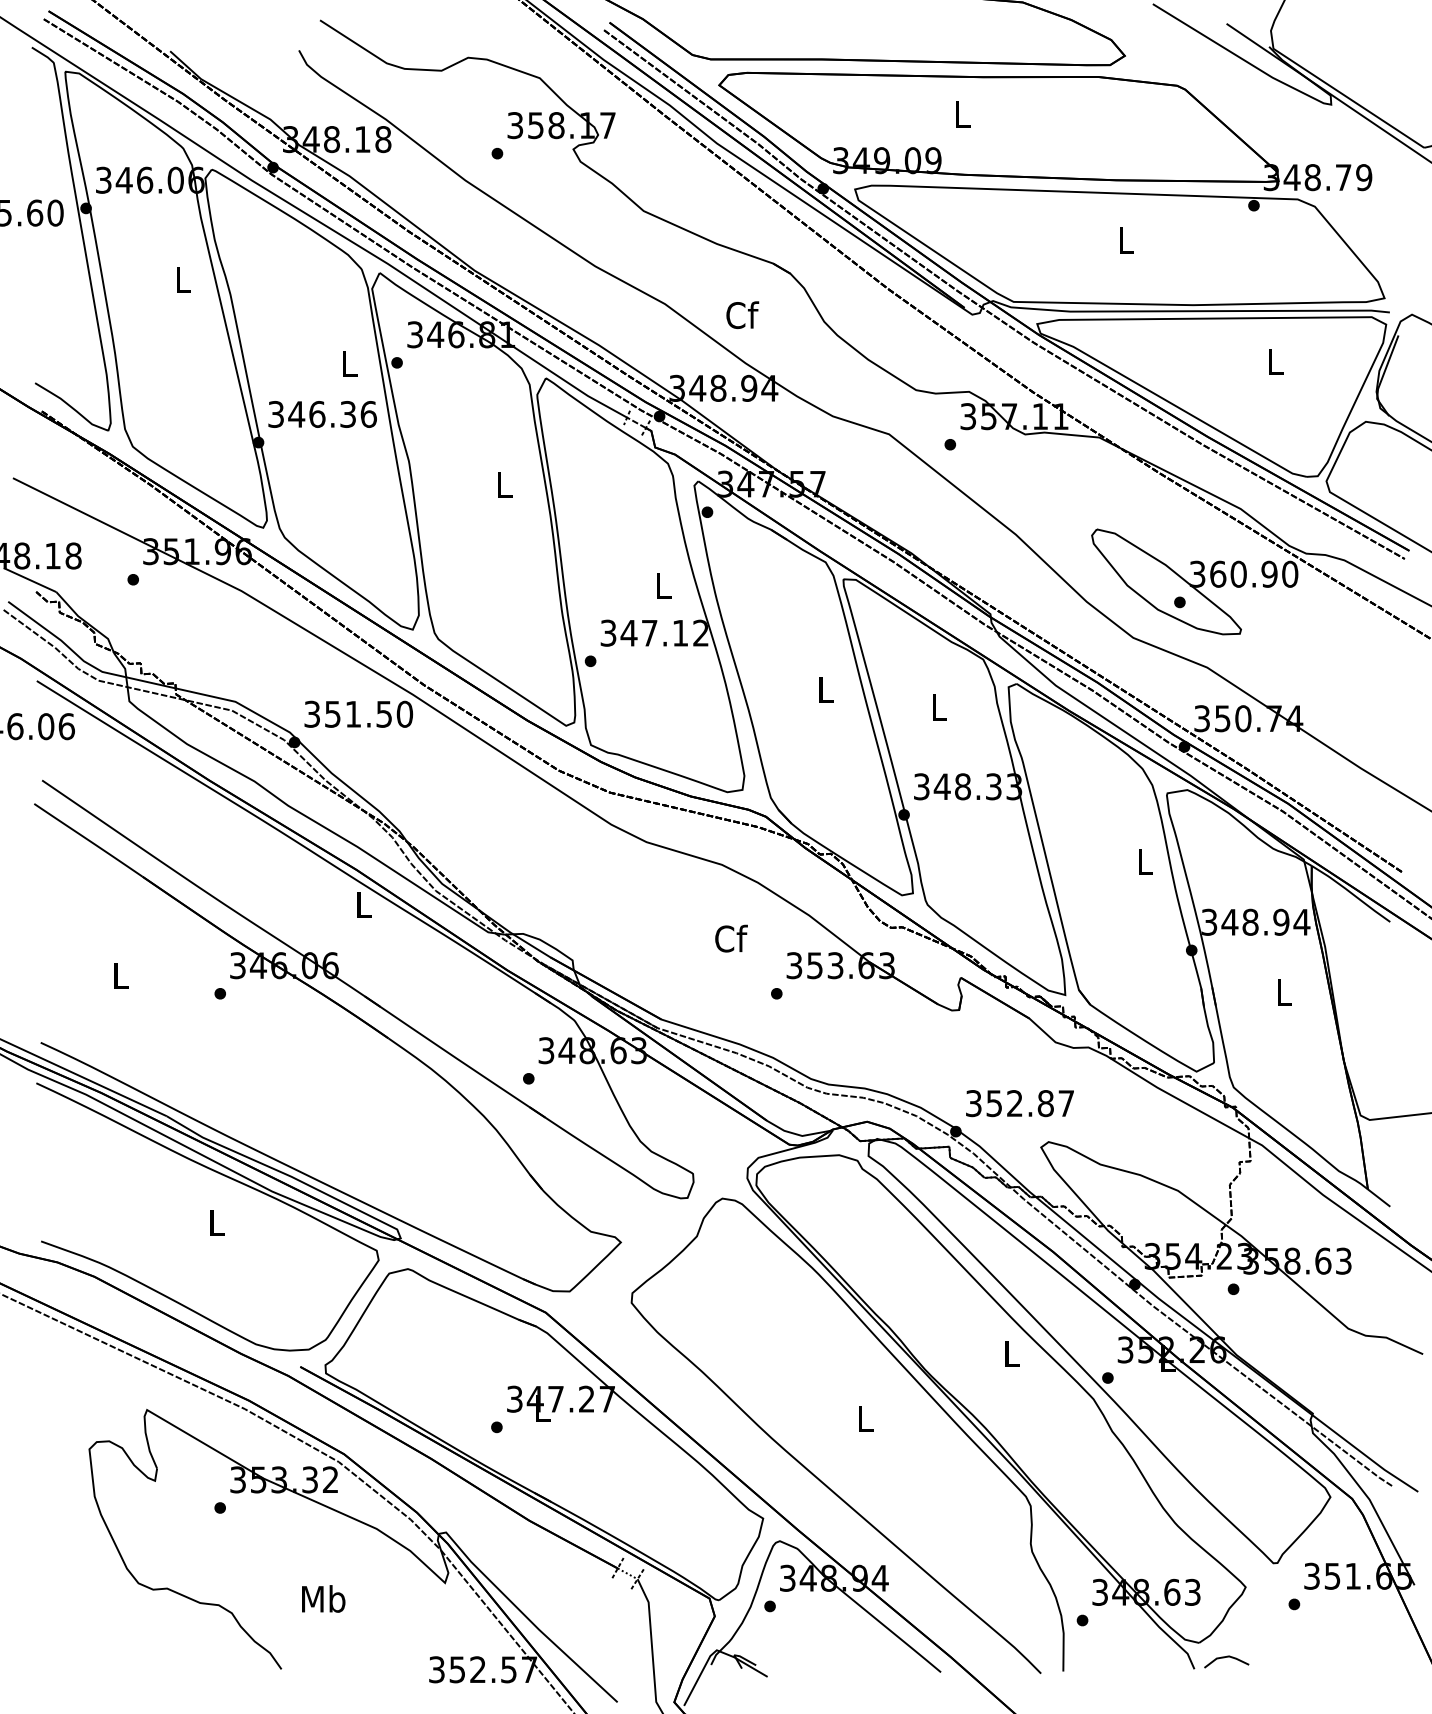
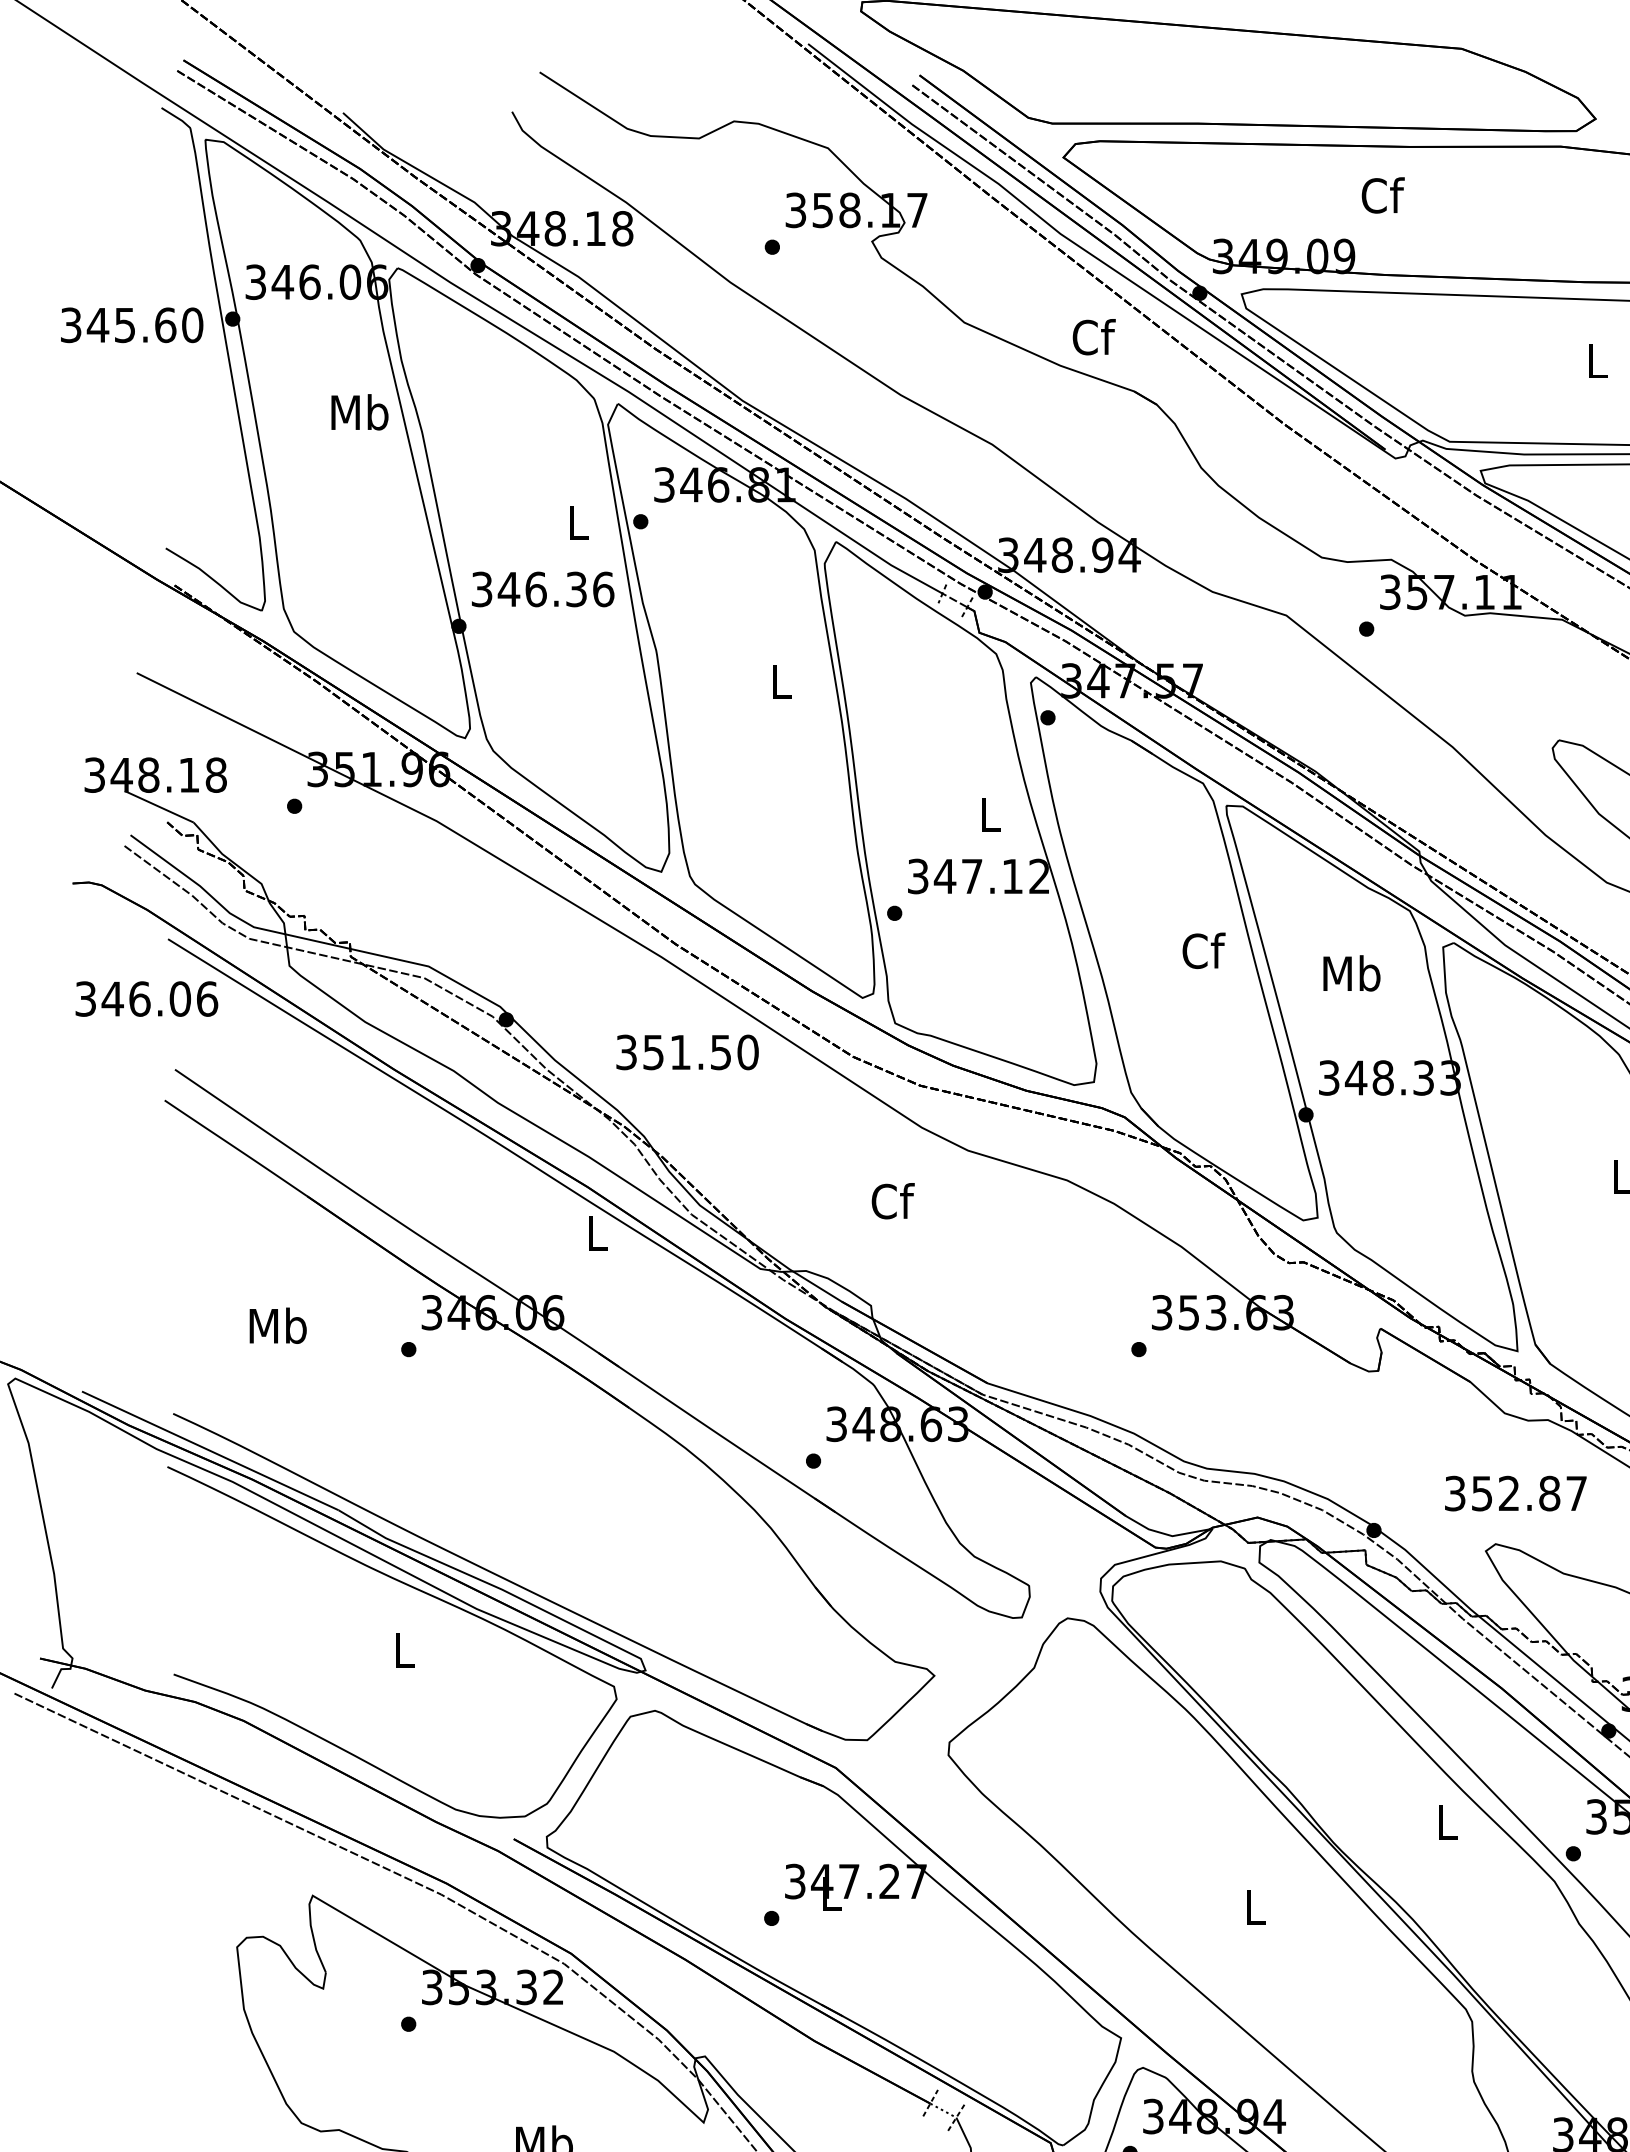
text: (962, 114) -> (1382, 195), L -> Cf
text: (182, 279) -> (359, 412), L -> Mb
text: (742, 314) -> (1093, 336), moved
text: (826, 689) -> (1204, 950), L -> Cf
text: (938, 706) -> (1351, 972), L -> Mb
text: (358, 713) -> (687, 1051), moved
text: (731, 938) -> (893, 1200), moved
text: (120, 975) -> (277, 1325), L -> Mb
text: (1019, 1103) -> (1515, 1493), moved

